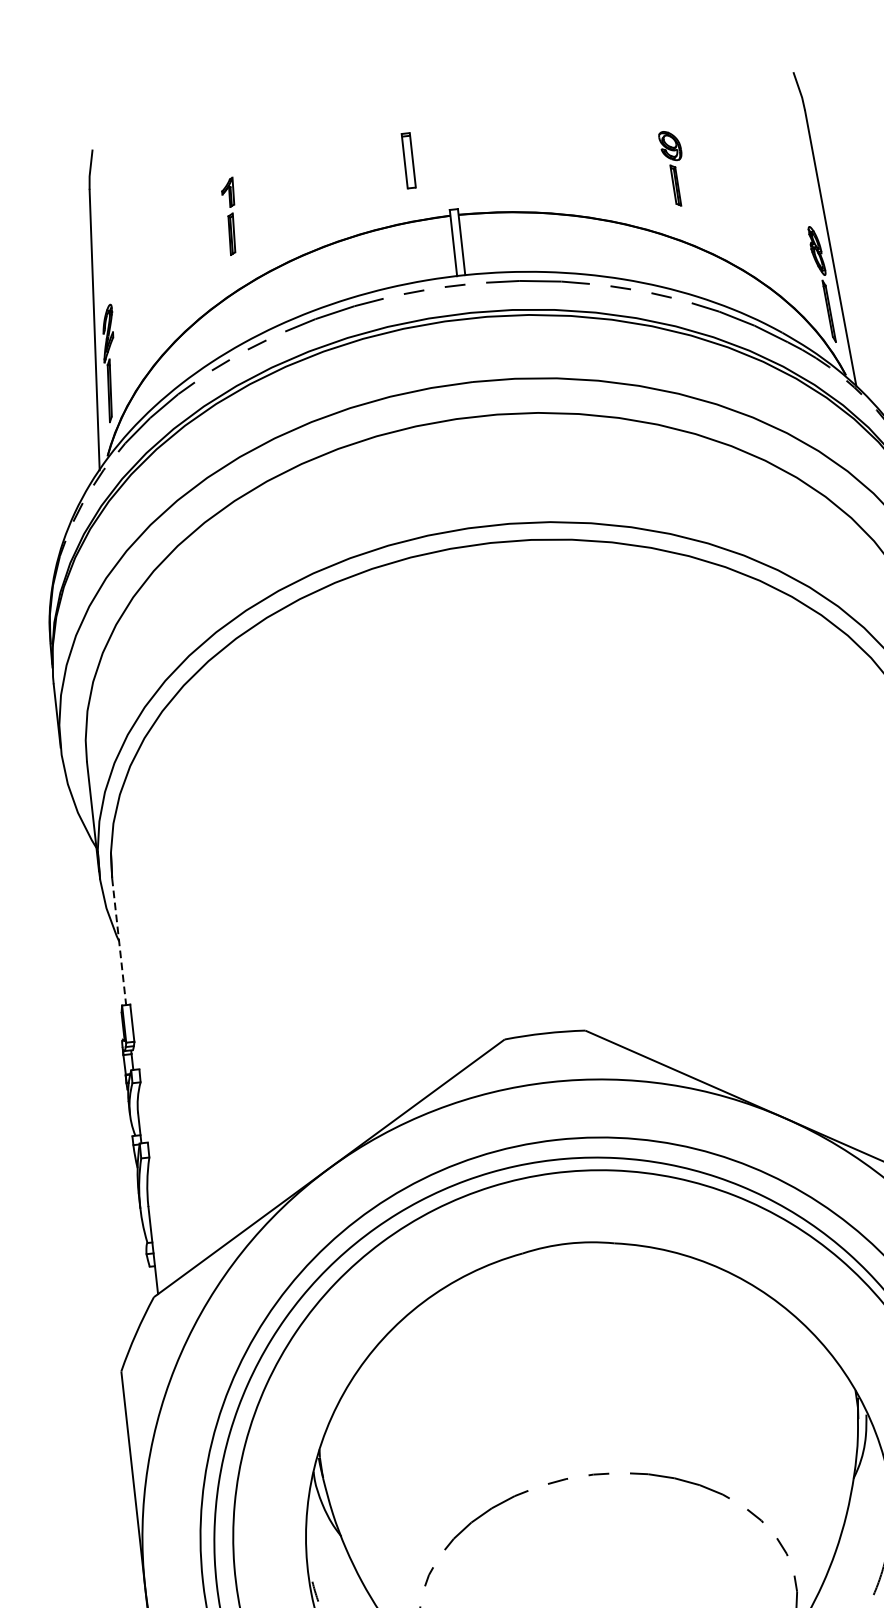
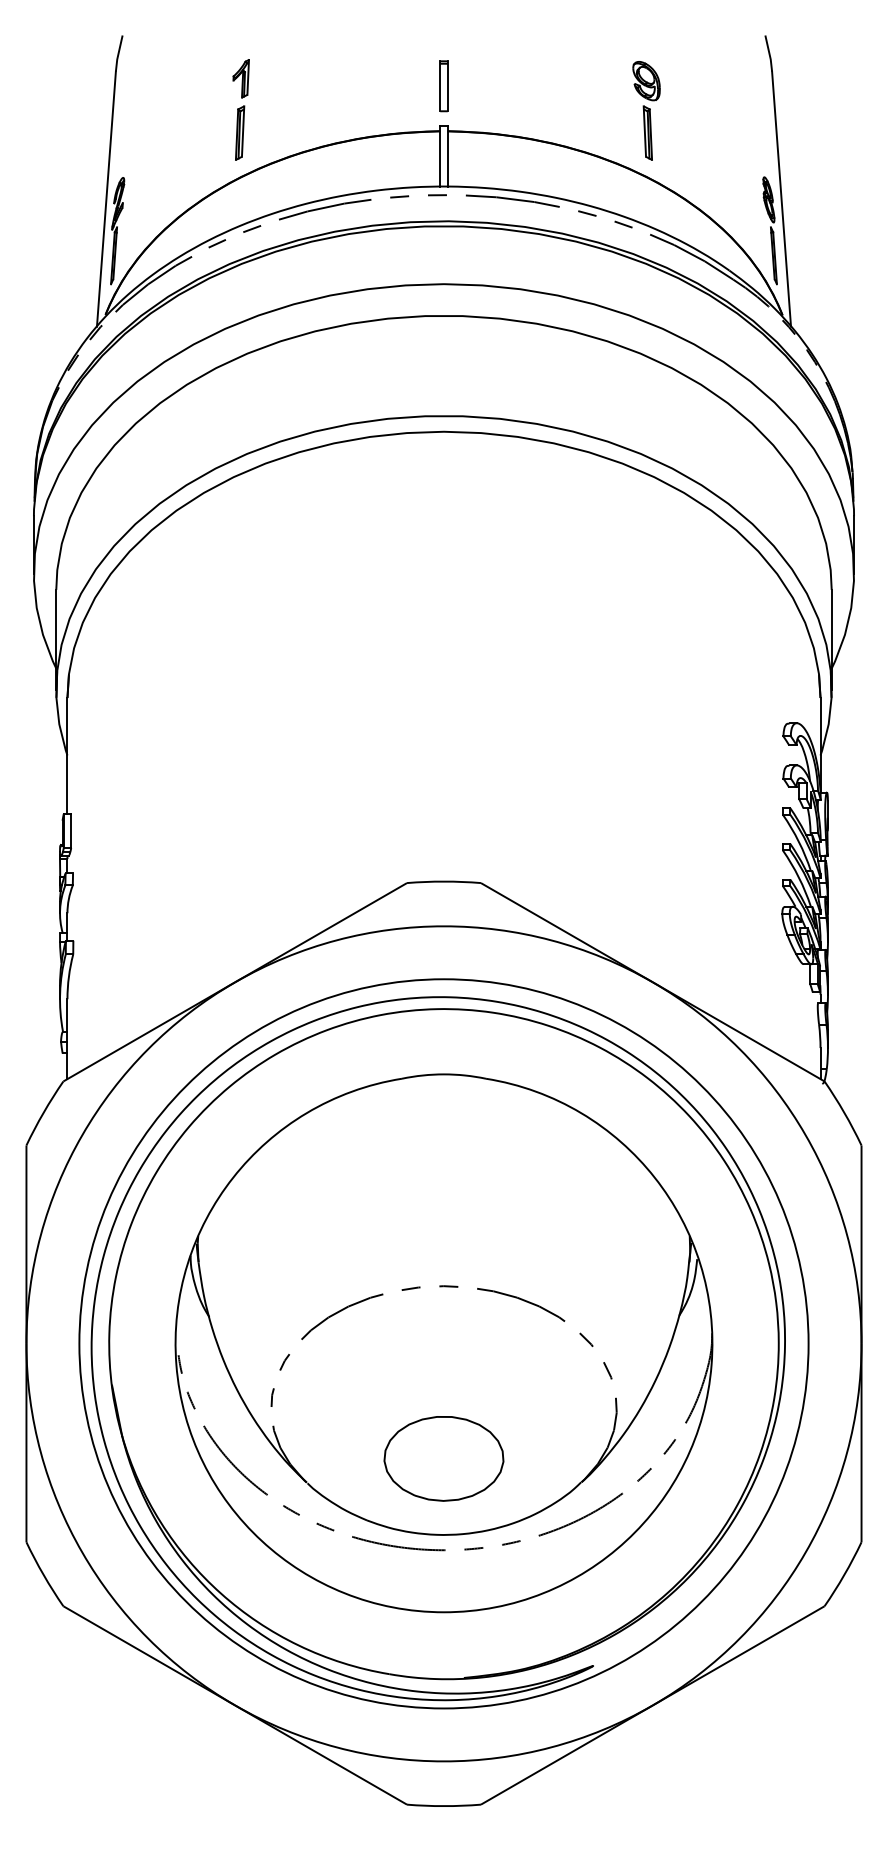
part: (408, 161) -> (443, 86), moved
part: (672, 168) -> (646, 110), size x1.43
part: (230, 216) -> (240, 109), size x1.43
line: (119, 942) -> (67, 756), dashed -> solid

